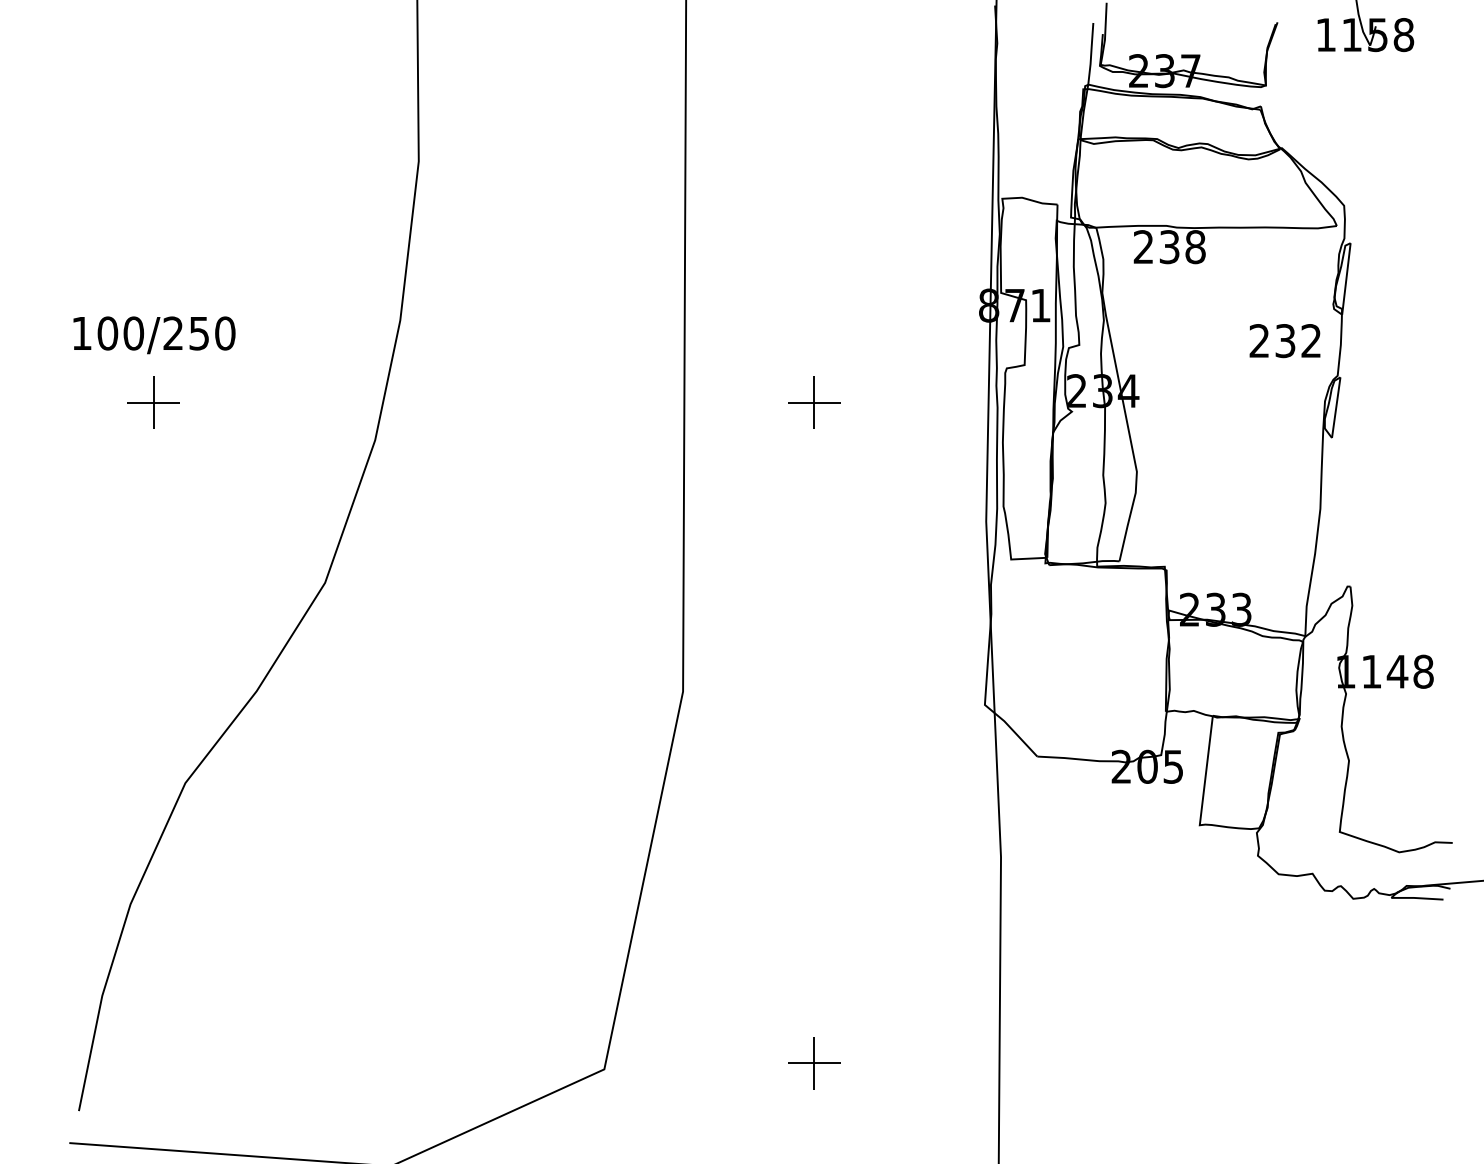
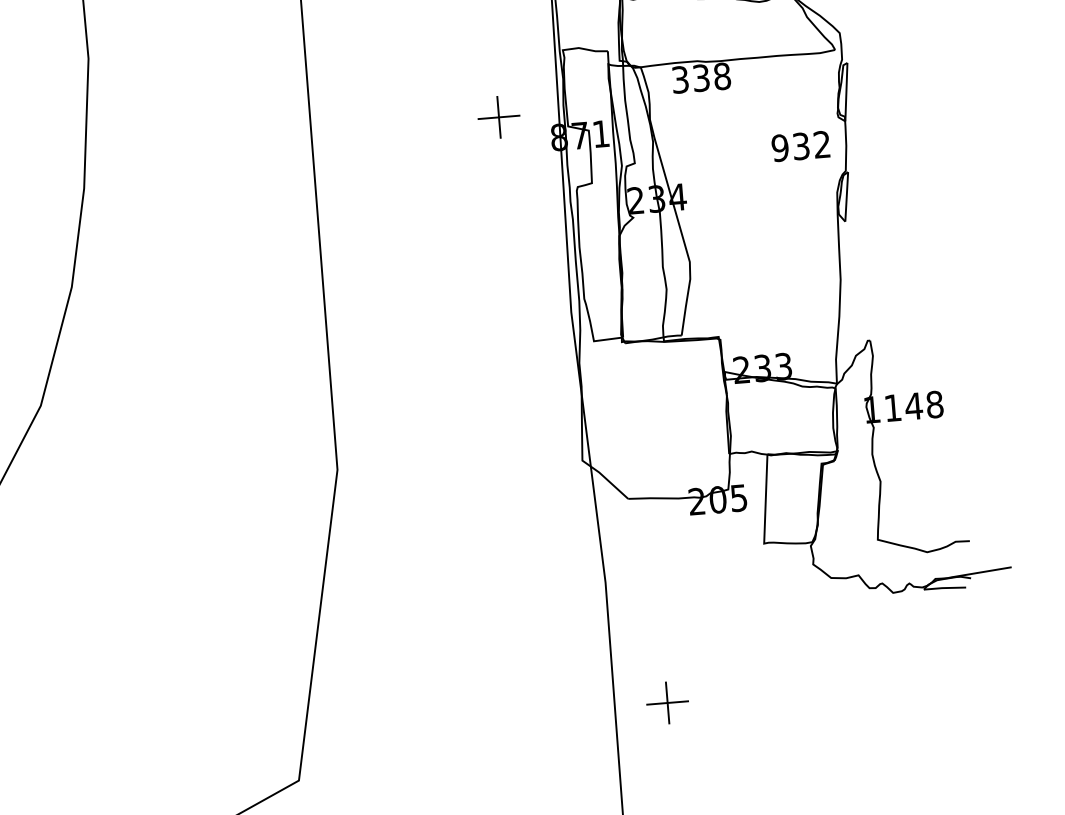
text: (1143, 247) -> (680, 80), 238 -> 338
text: (1259, 341) -> (780, 148), 232 -> 932
part: (814, 402) -> (499, 117), moved
part: (814, 1063) -> (667, 703), moved

